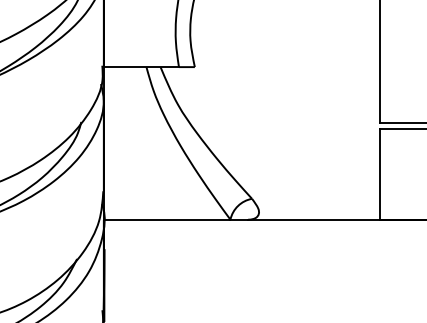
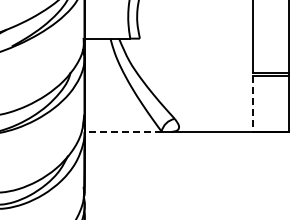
line: (379, 173) -> (252, 103), solid -> dashed
line: (166, 219) -> (122, 131), solid -> dashed

